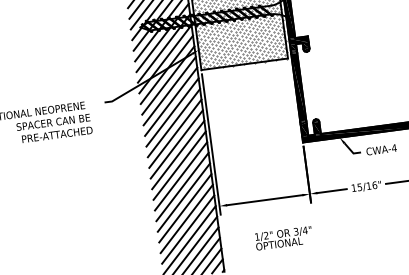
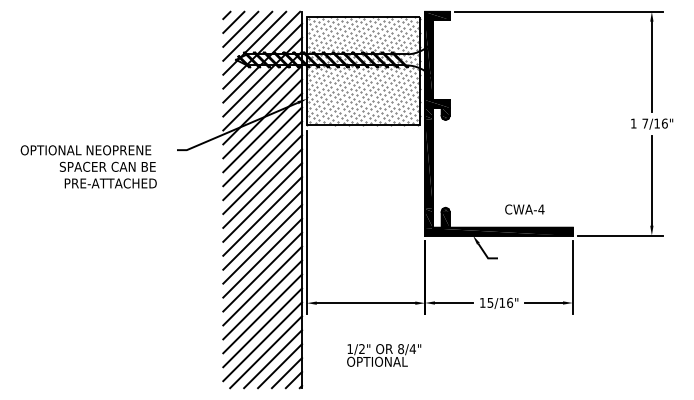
text: (381, 149) -> (524, 209), moved
text: (295, 231) -> (400, 348), 3/4" -> 8/4"

